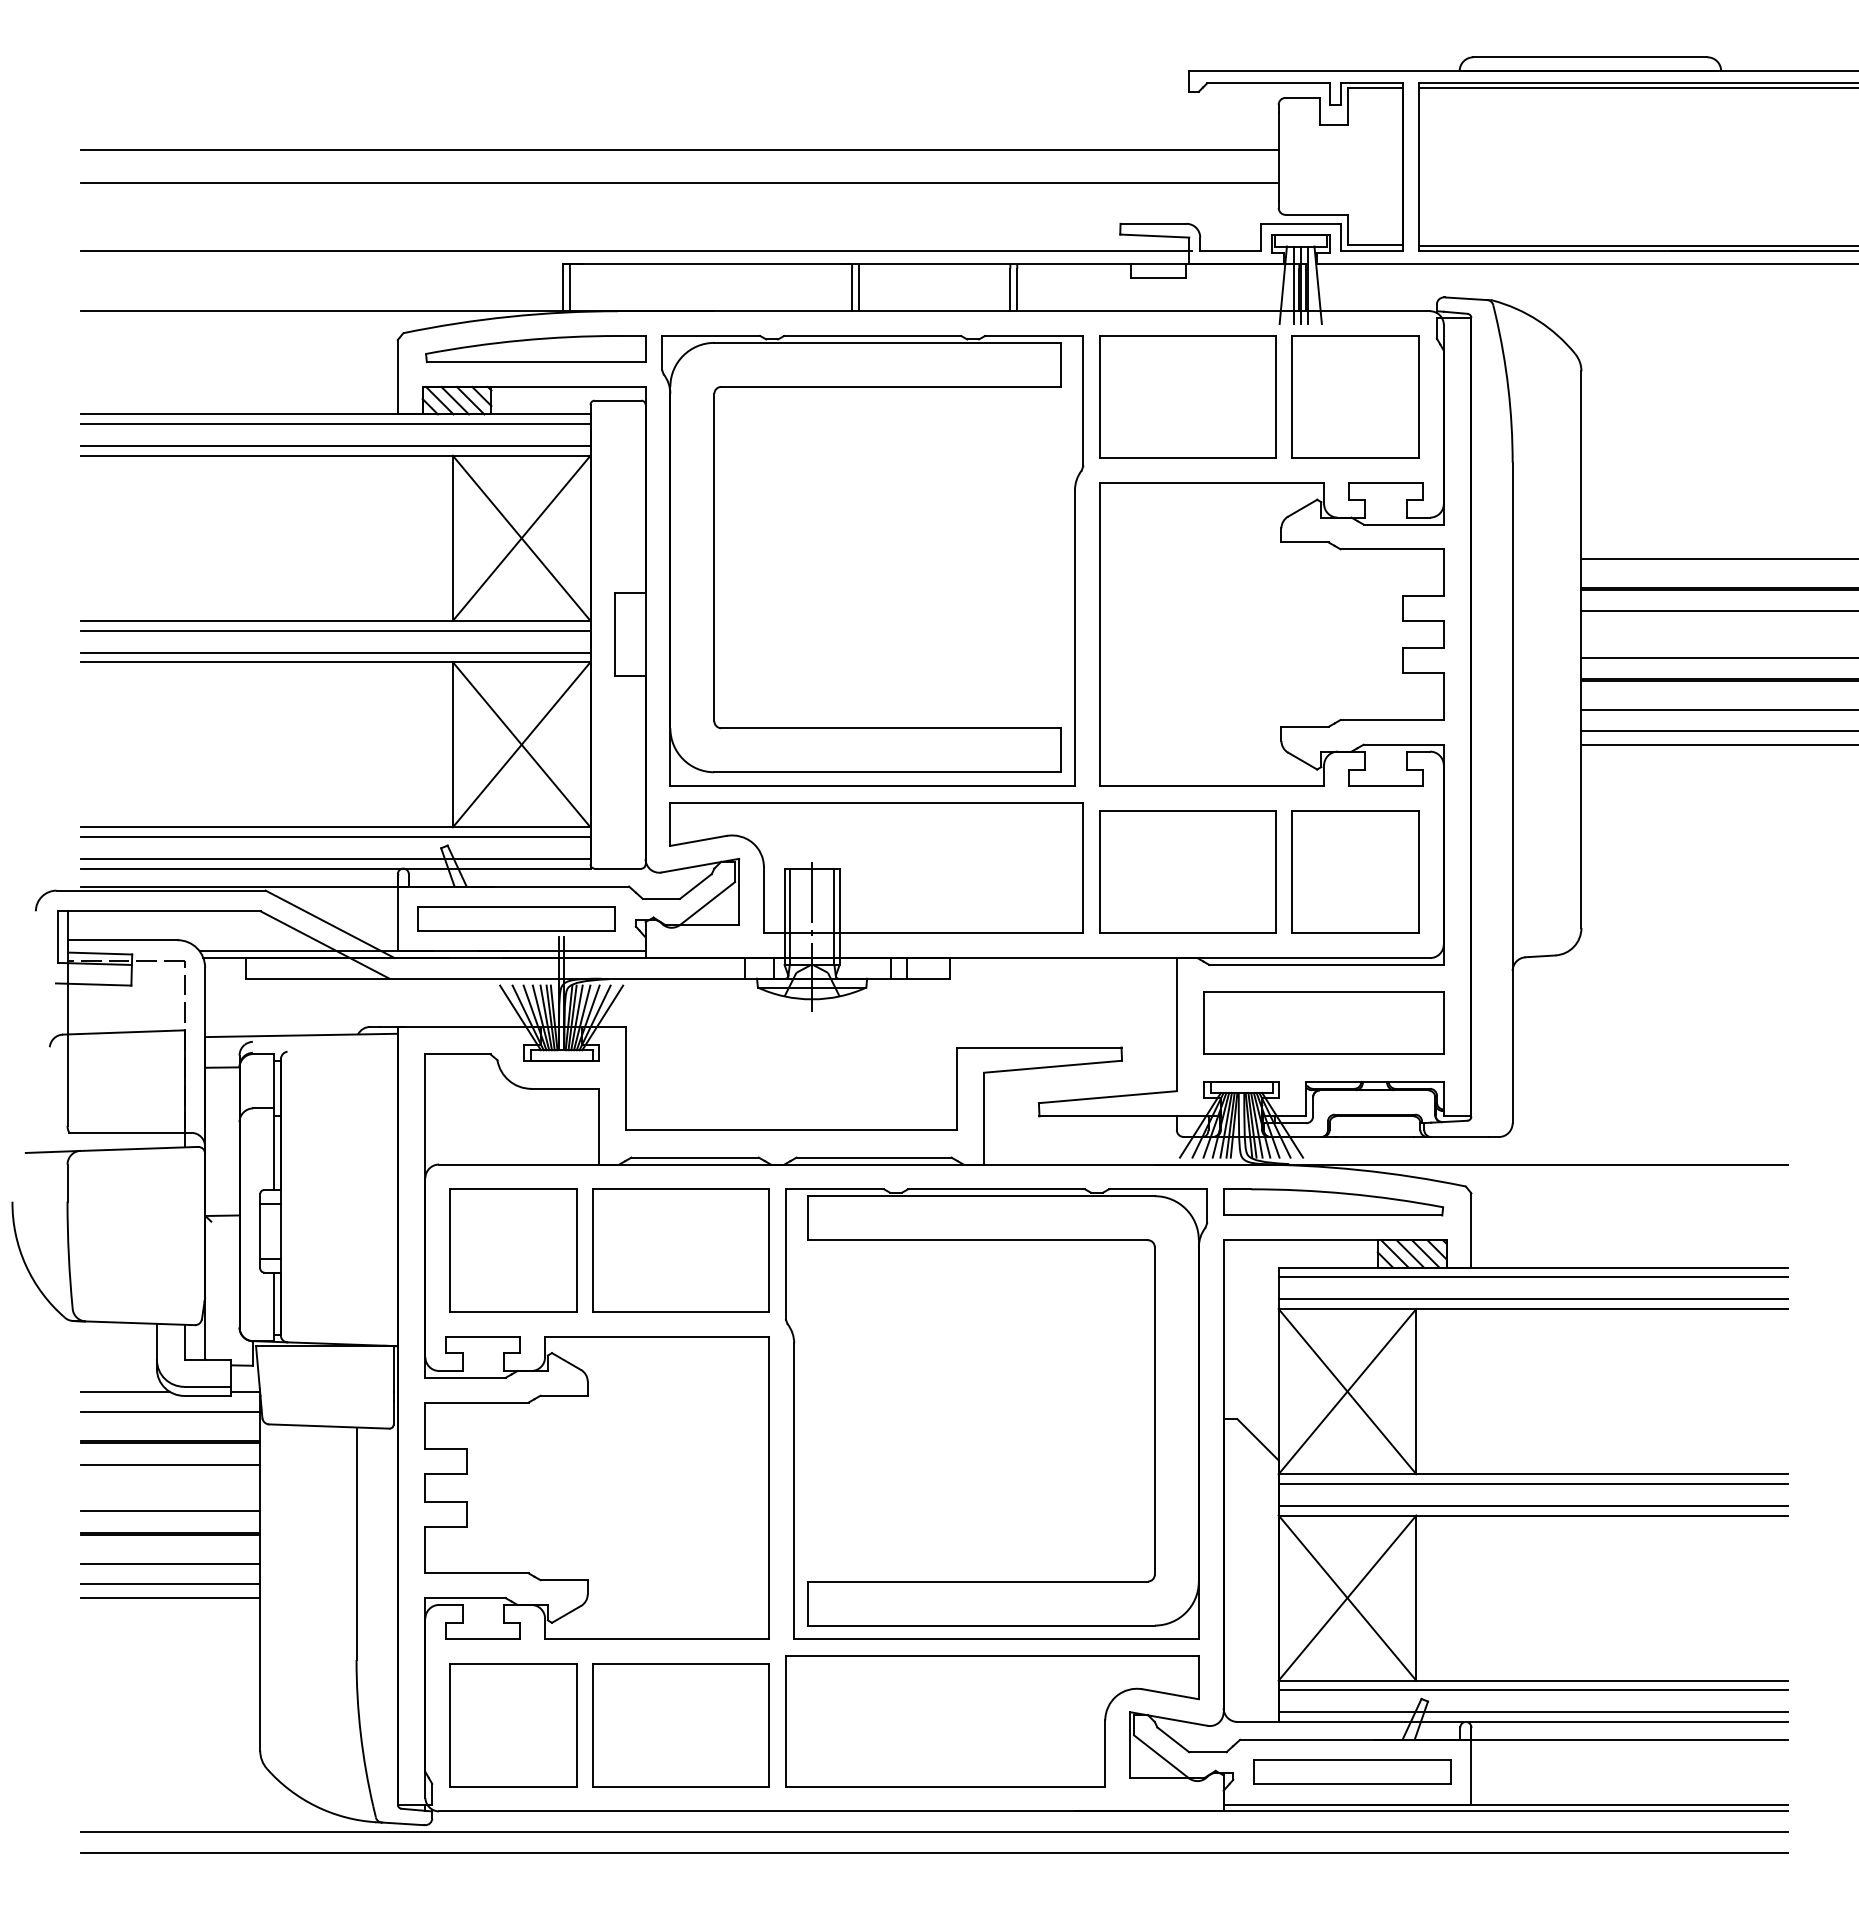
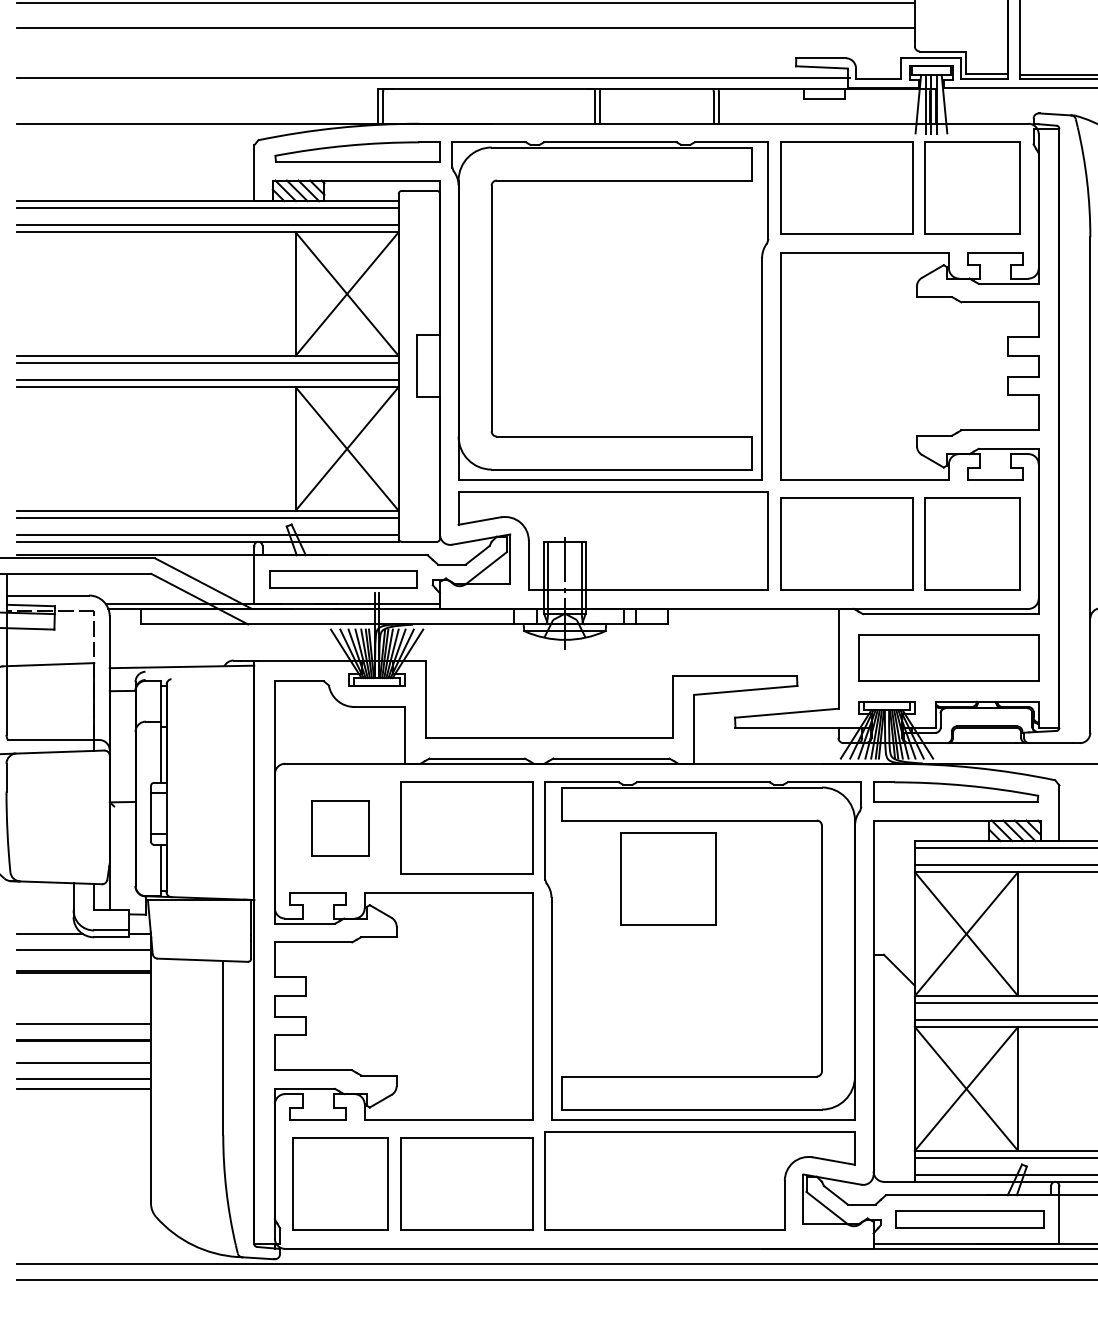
part: (513, 1250) -> (340, 828), size x0.6
part: (950, 1318) -> (668, 879), added
line: (170, 1464) -> (83, 988), removed

